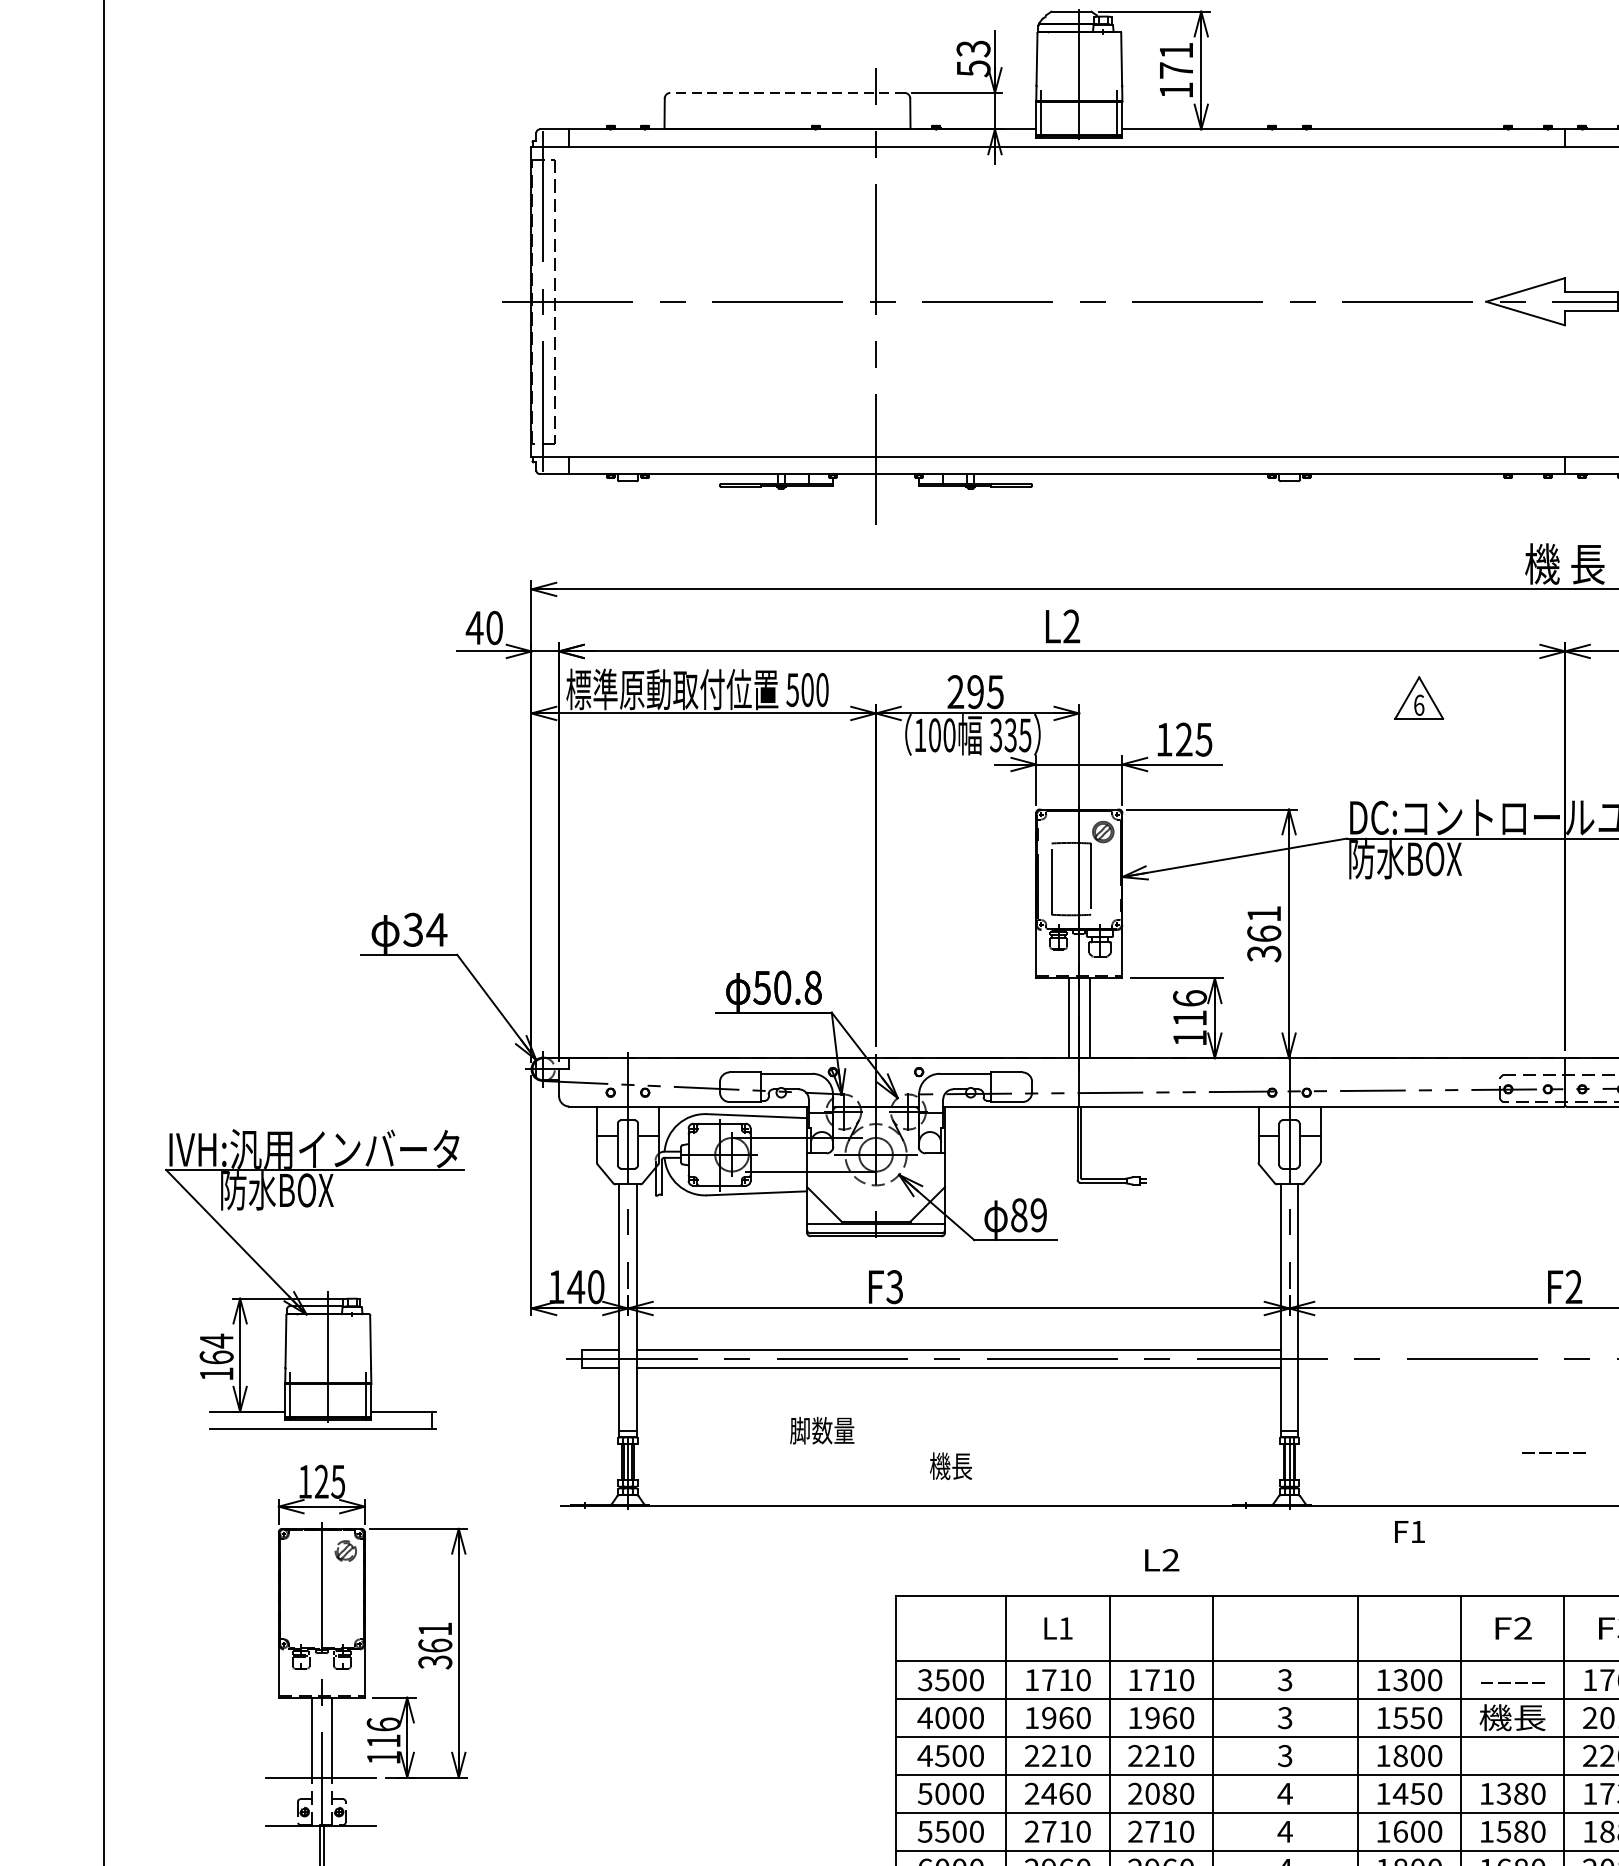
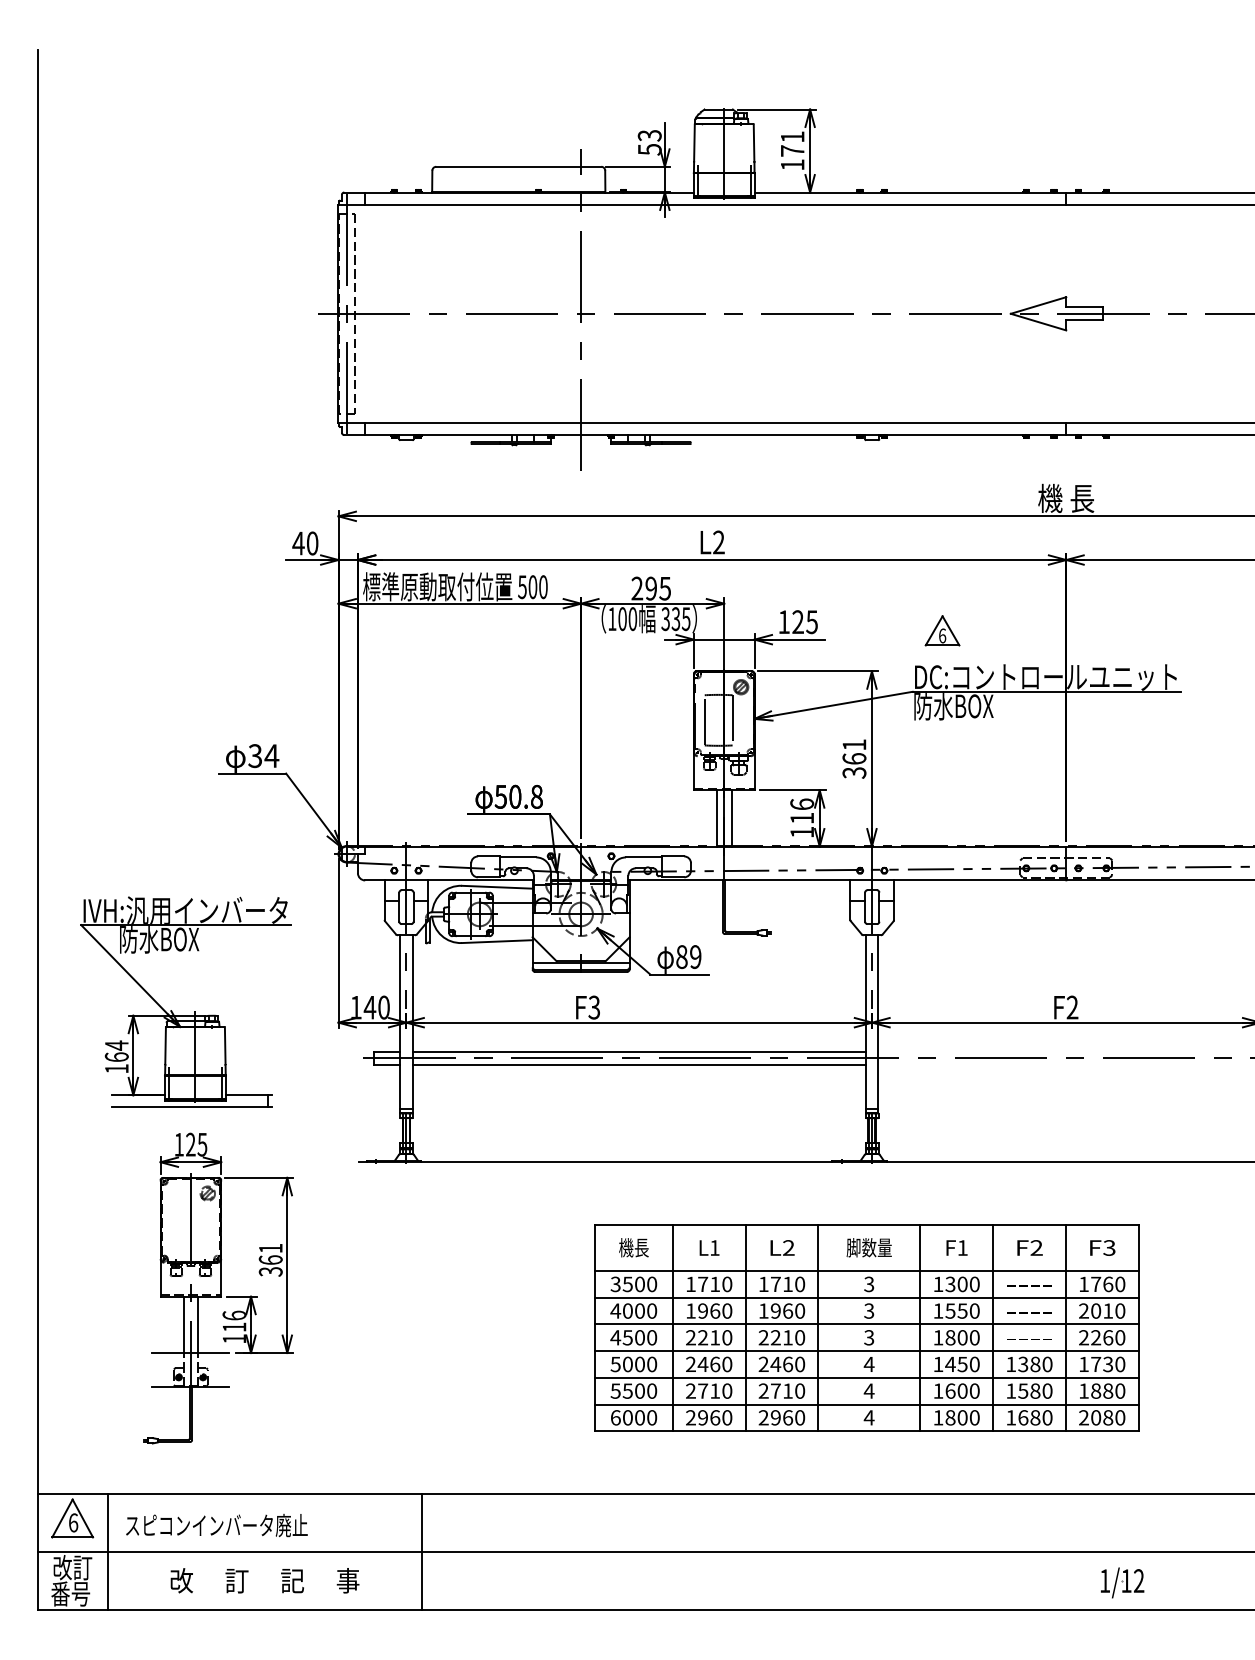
line: (787, 92) -> (518, 166), dashed -> solid
part: (1419, 697) -> (942, 630), moved
text: (821, 1430) -> (868, 1247), moved
text: (1554, 1453) -> (1029, 1339), moved
text: (950, 1465) -> (633, 1247), moved
text: (1409, 1531) -> (956, 1247), moved
text: (1162, 1559) -> (782, 1247), moved
text: (1512, 1717) -> (1029, 1310), 機長 -> ----
text: (1160, 1793) -> (781, 1364), 2080 -> 2460

